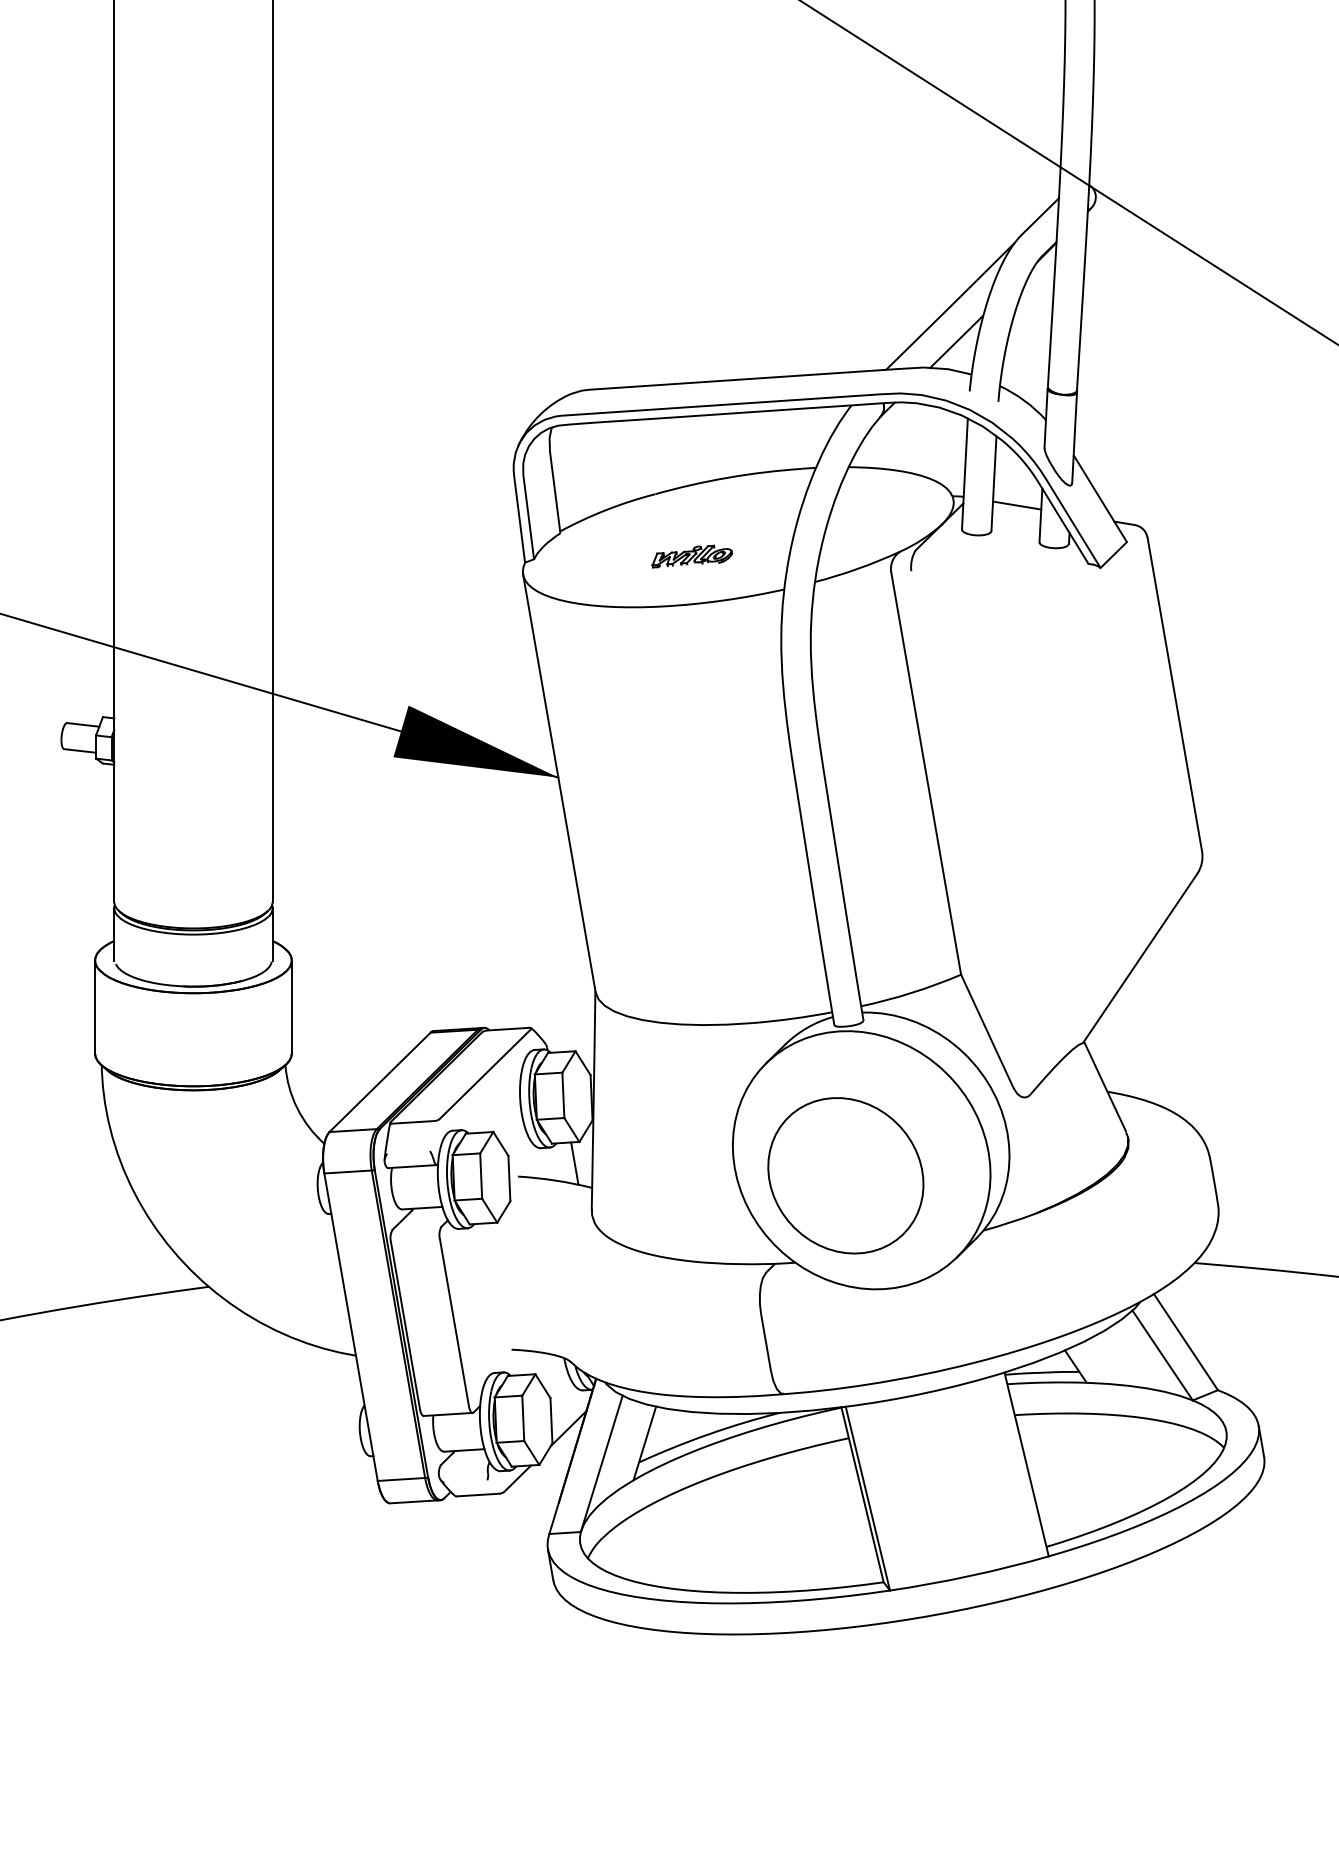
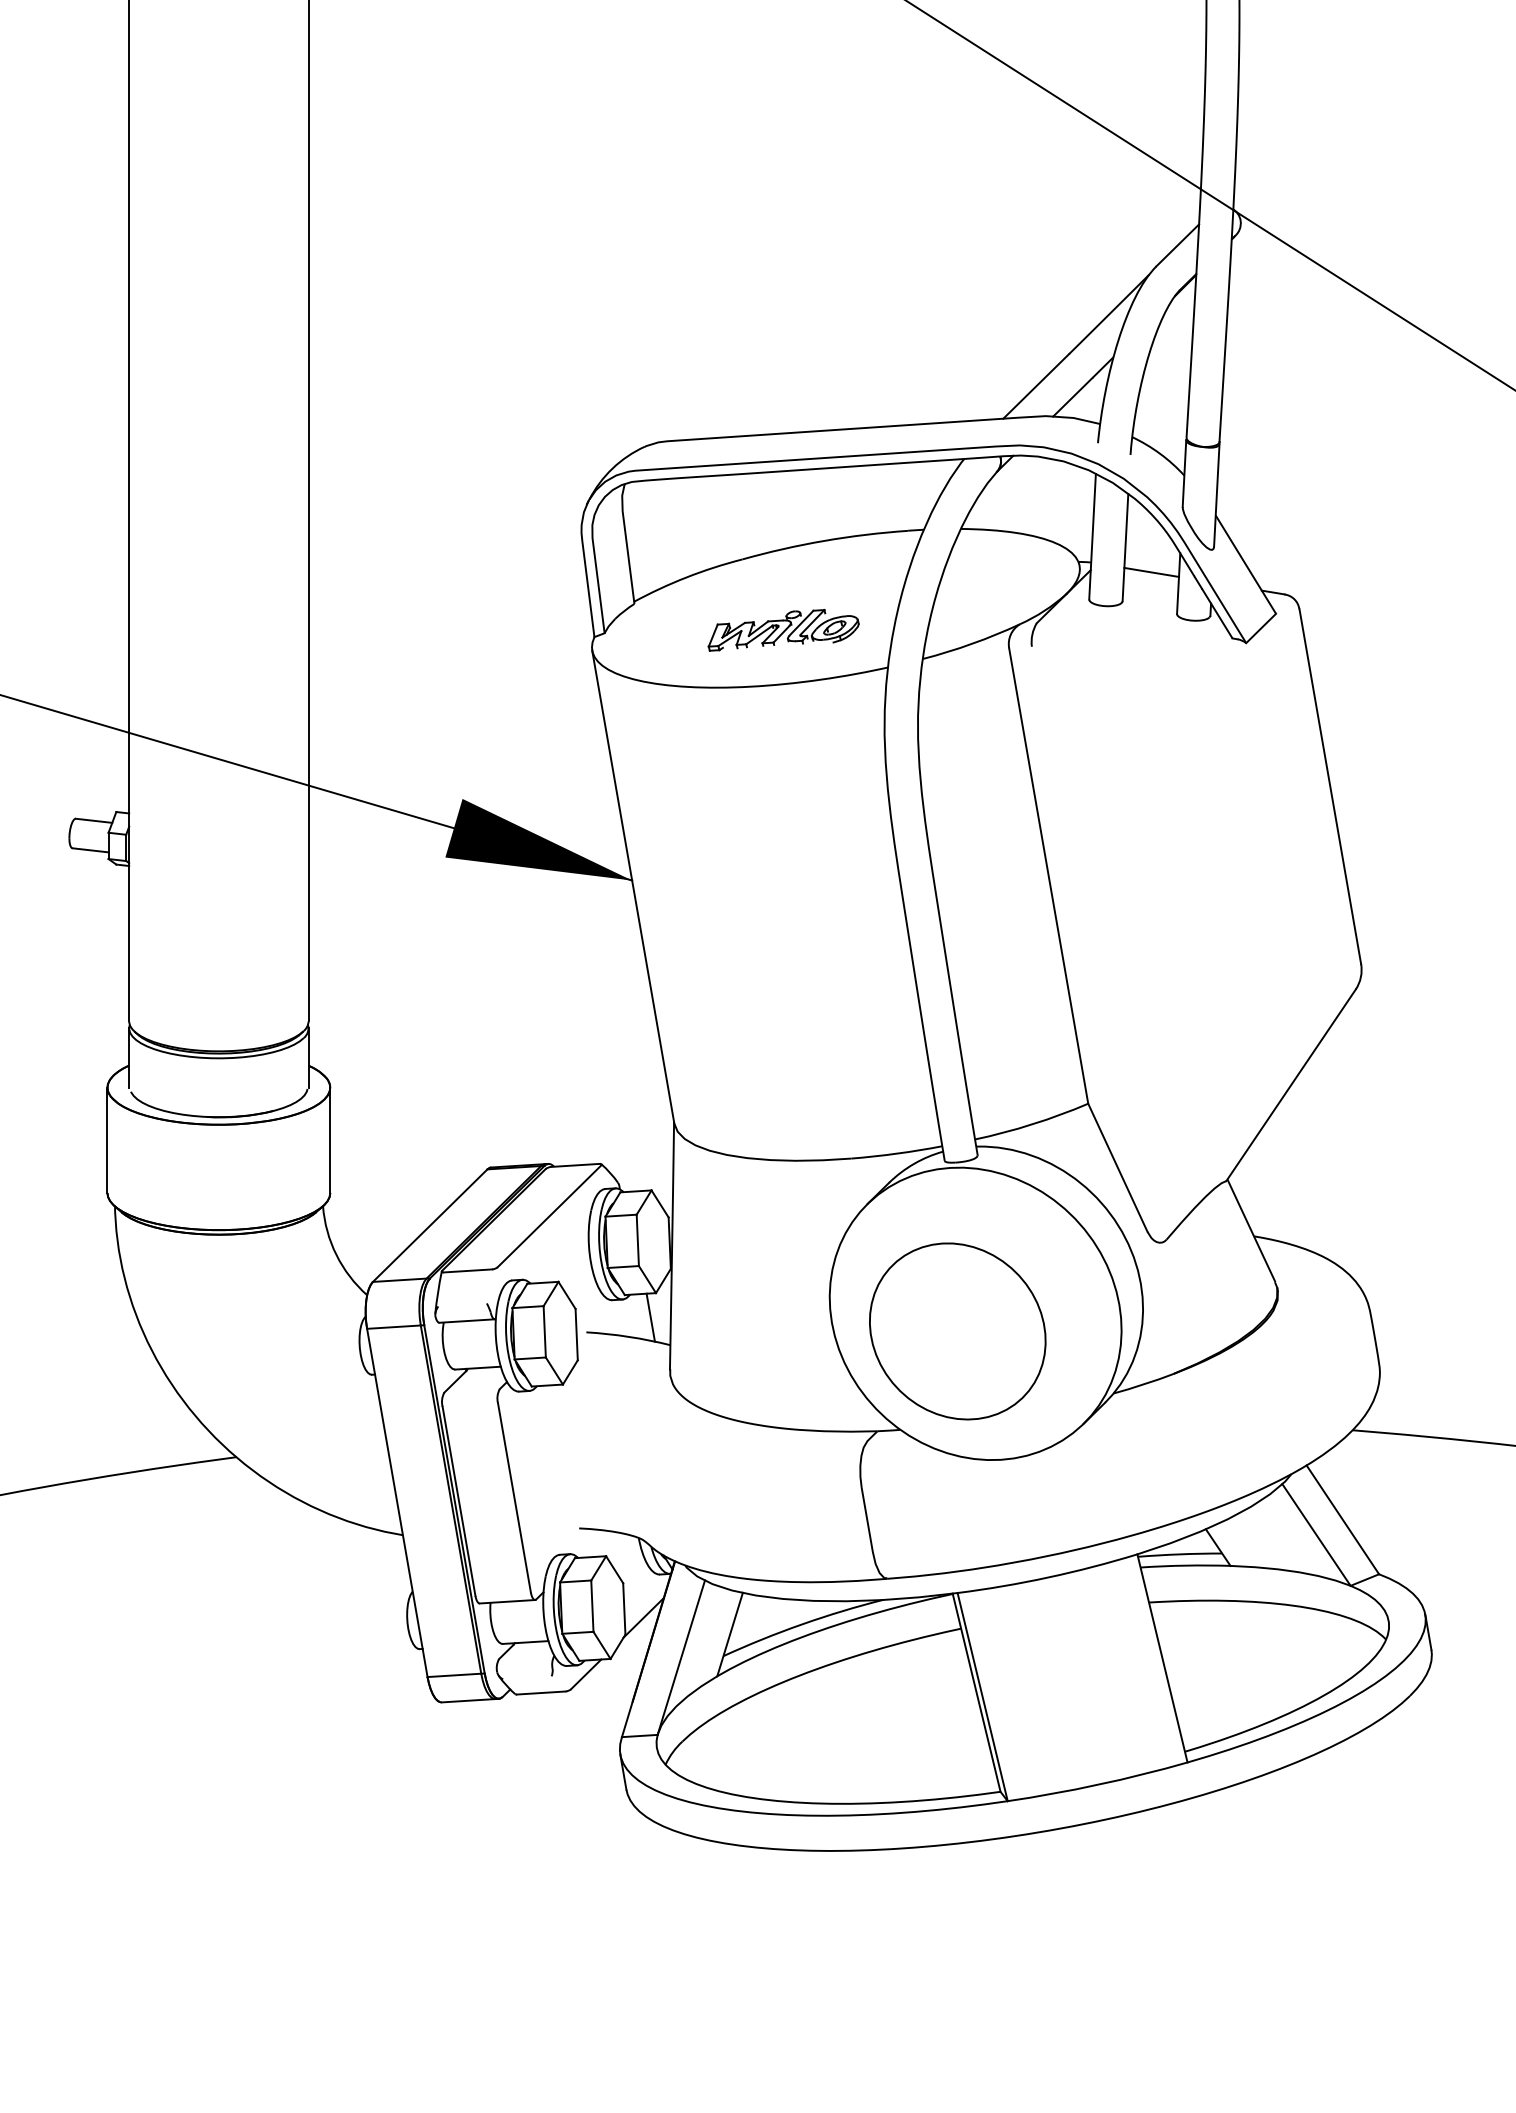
part: (692, 556) -> (784, 630), size x1.67

